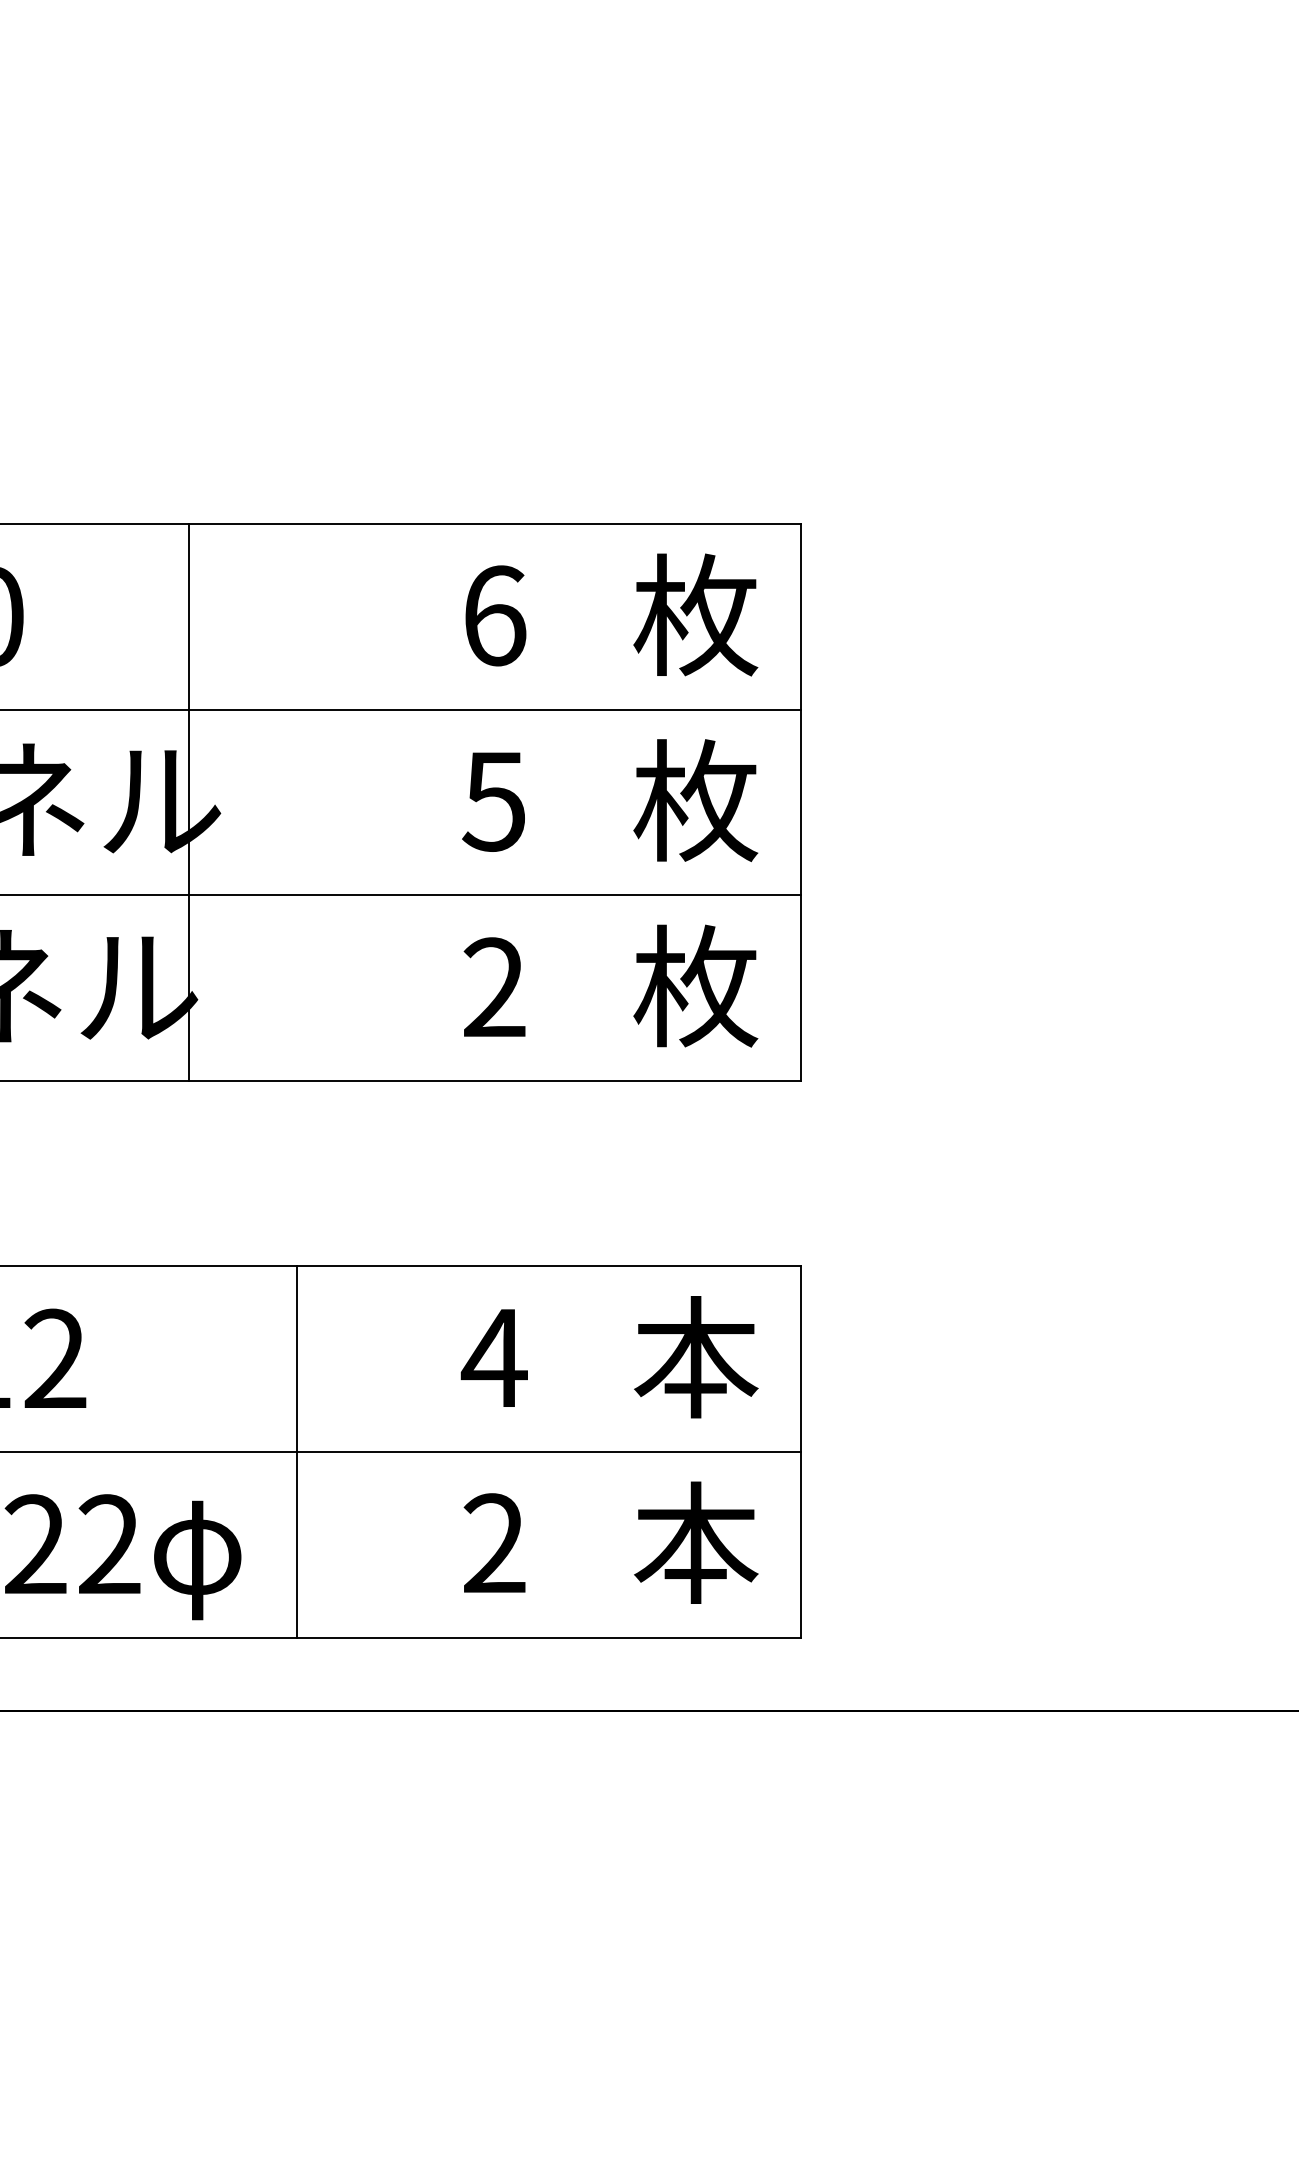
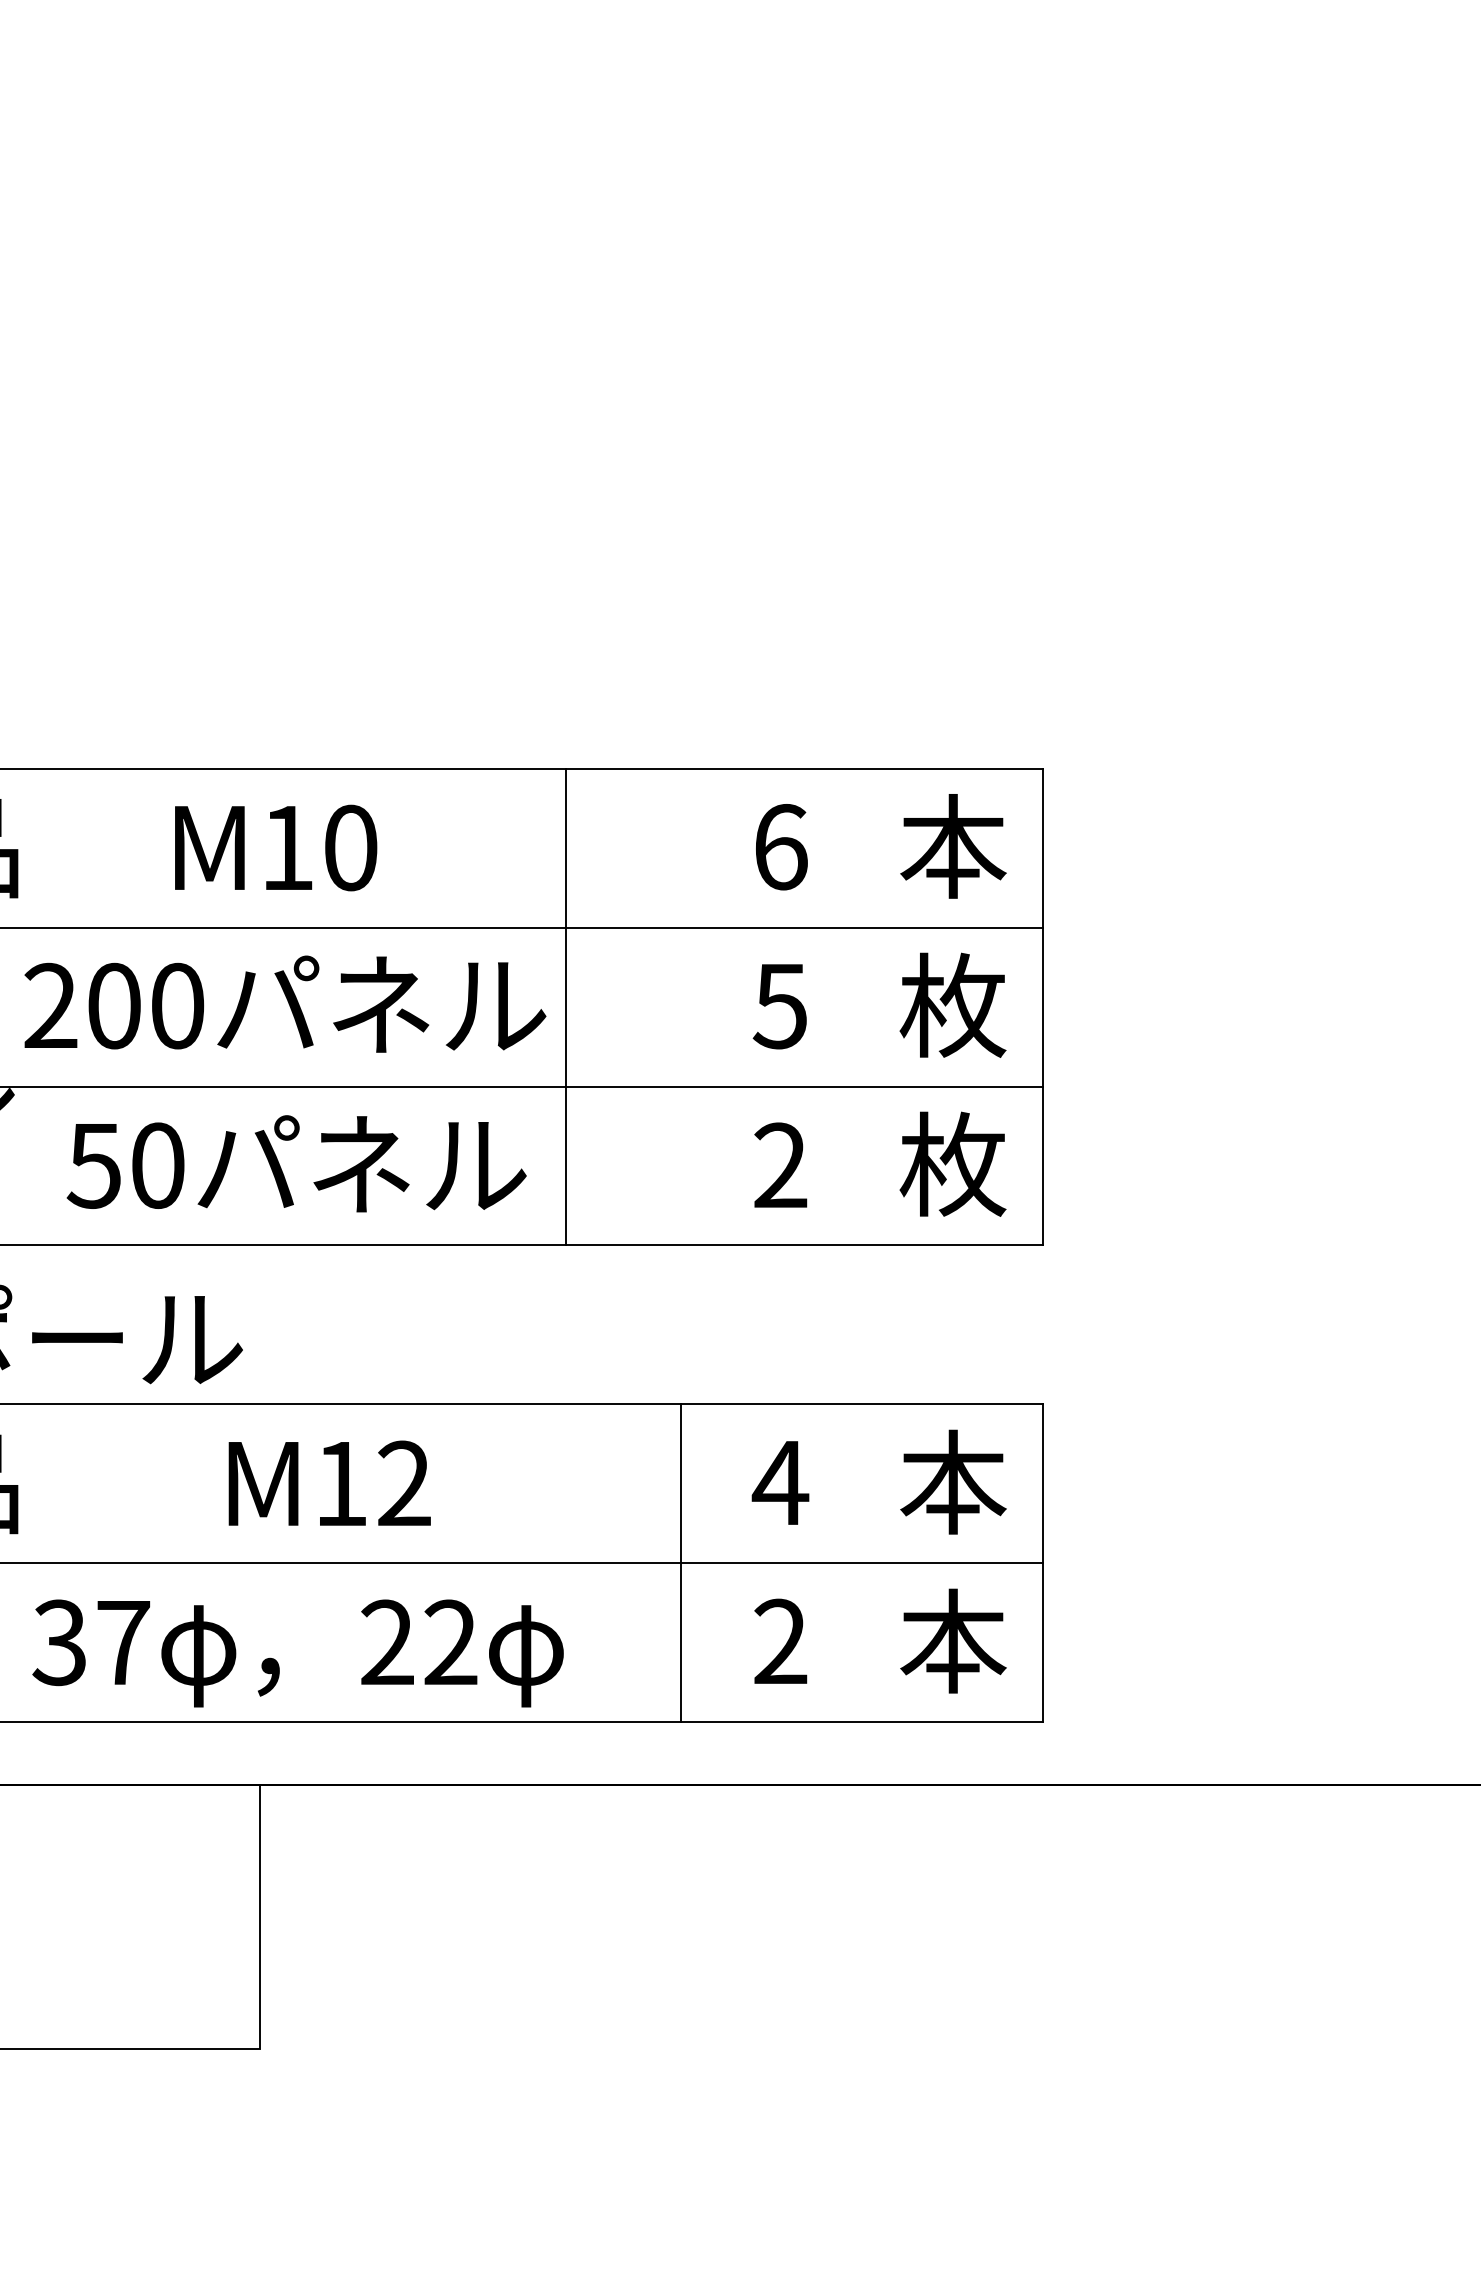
text: (695, 615) -> (952, 846), 枚 -> 本
line: (189, 801) -> (566, 1006), moved
line: (297, 1452) -> (680, 1563), moved

